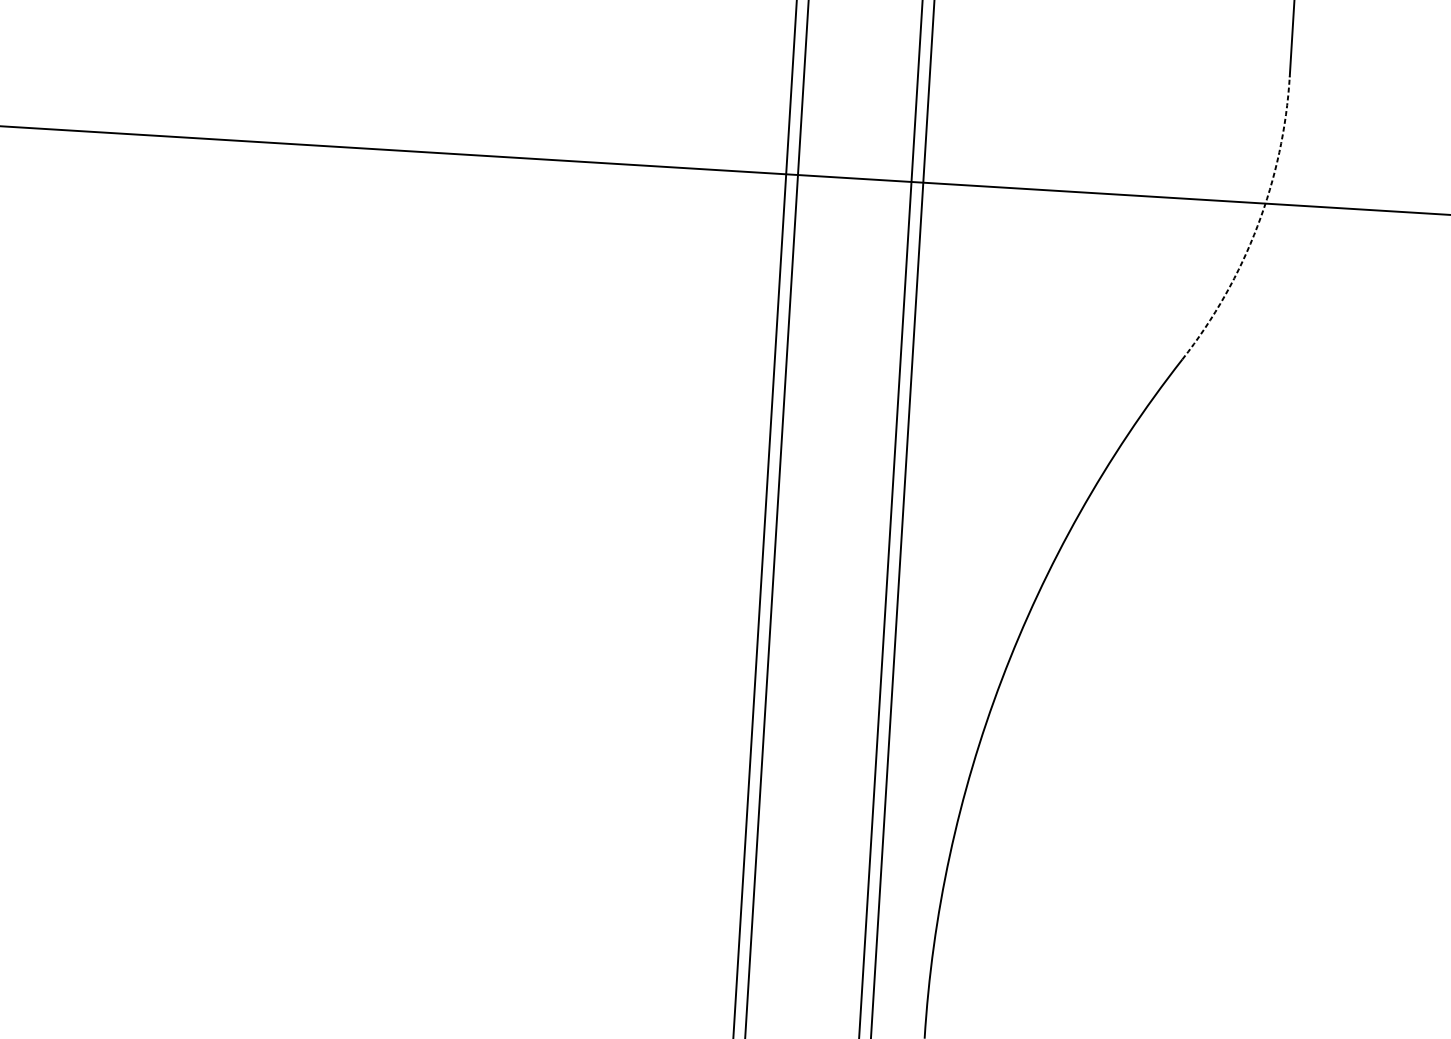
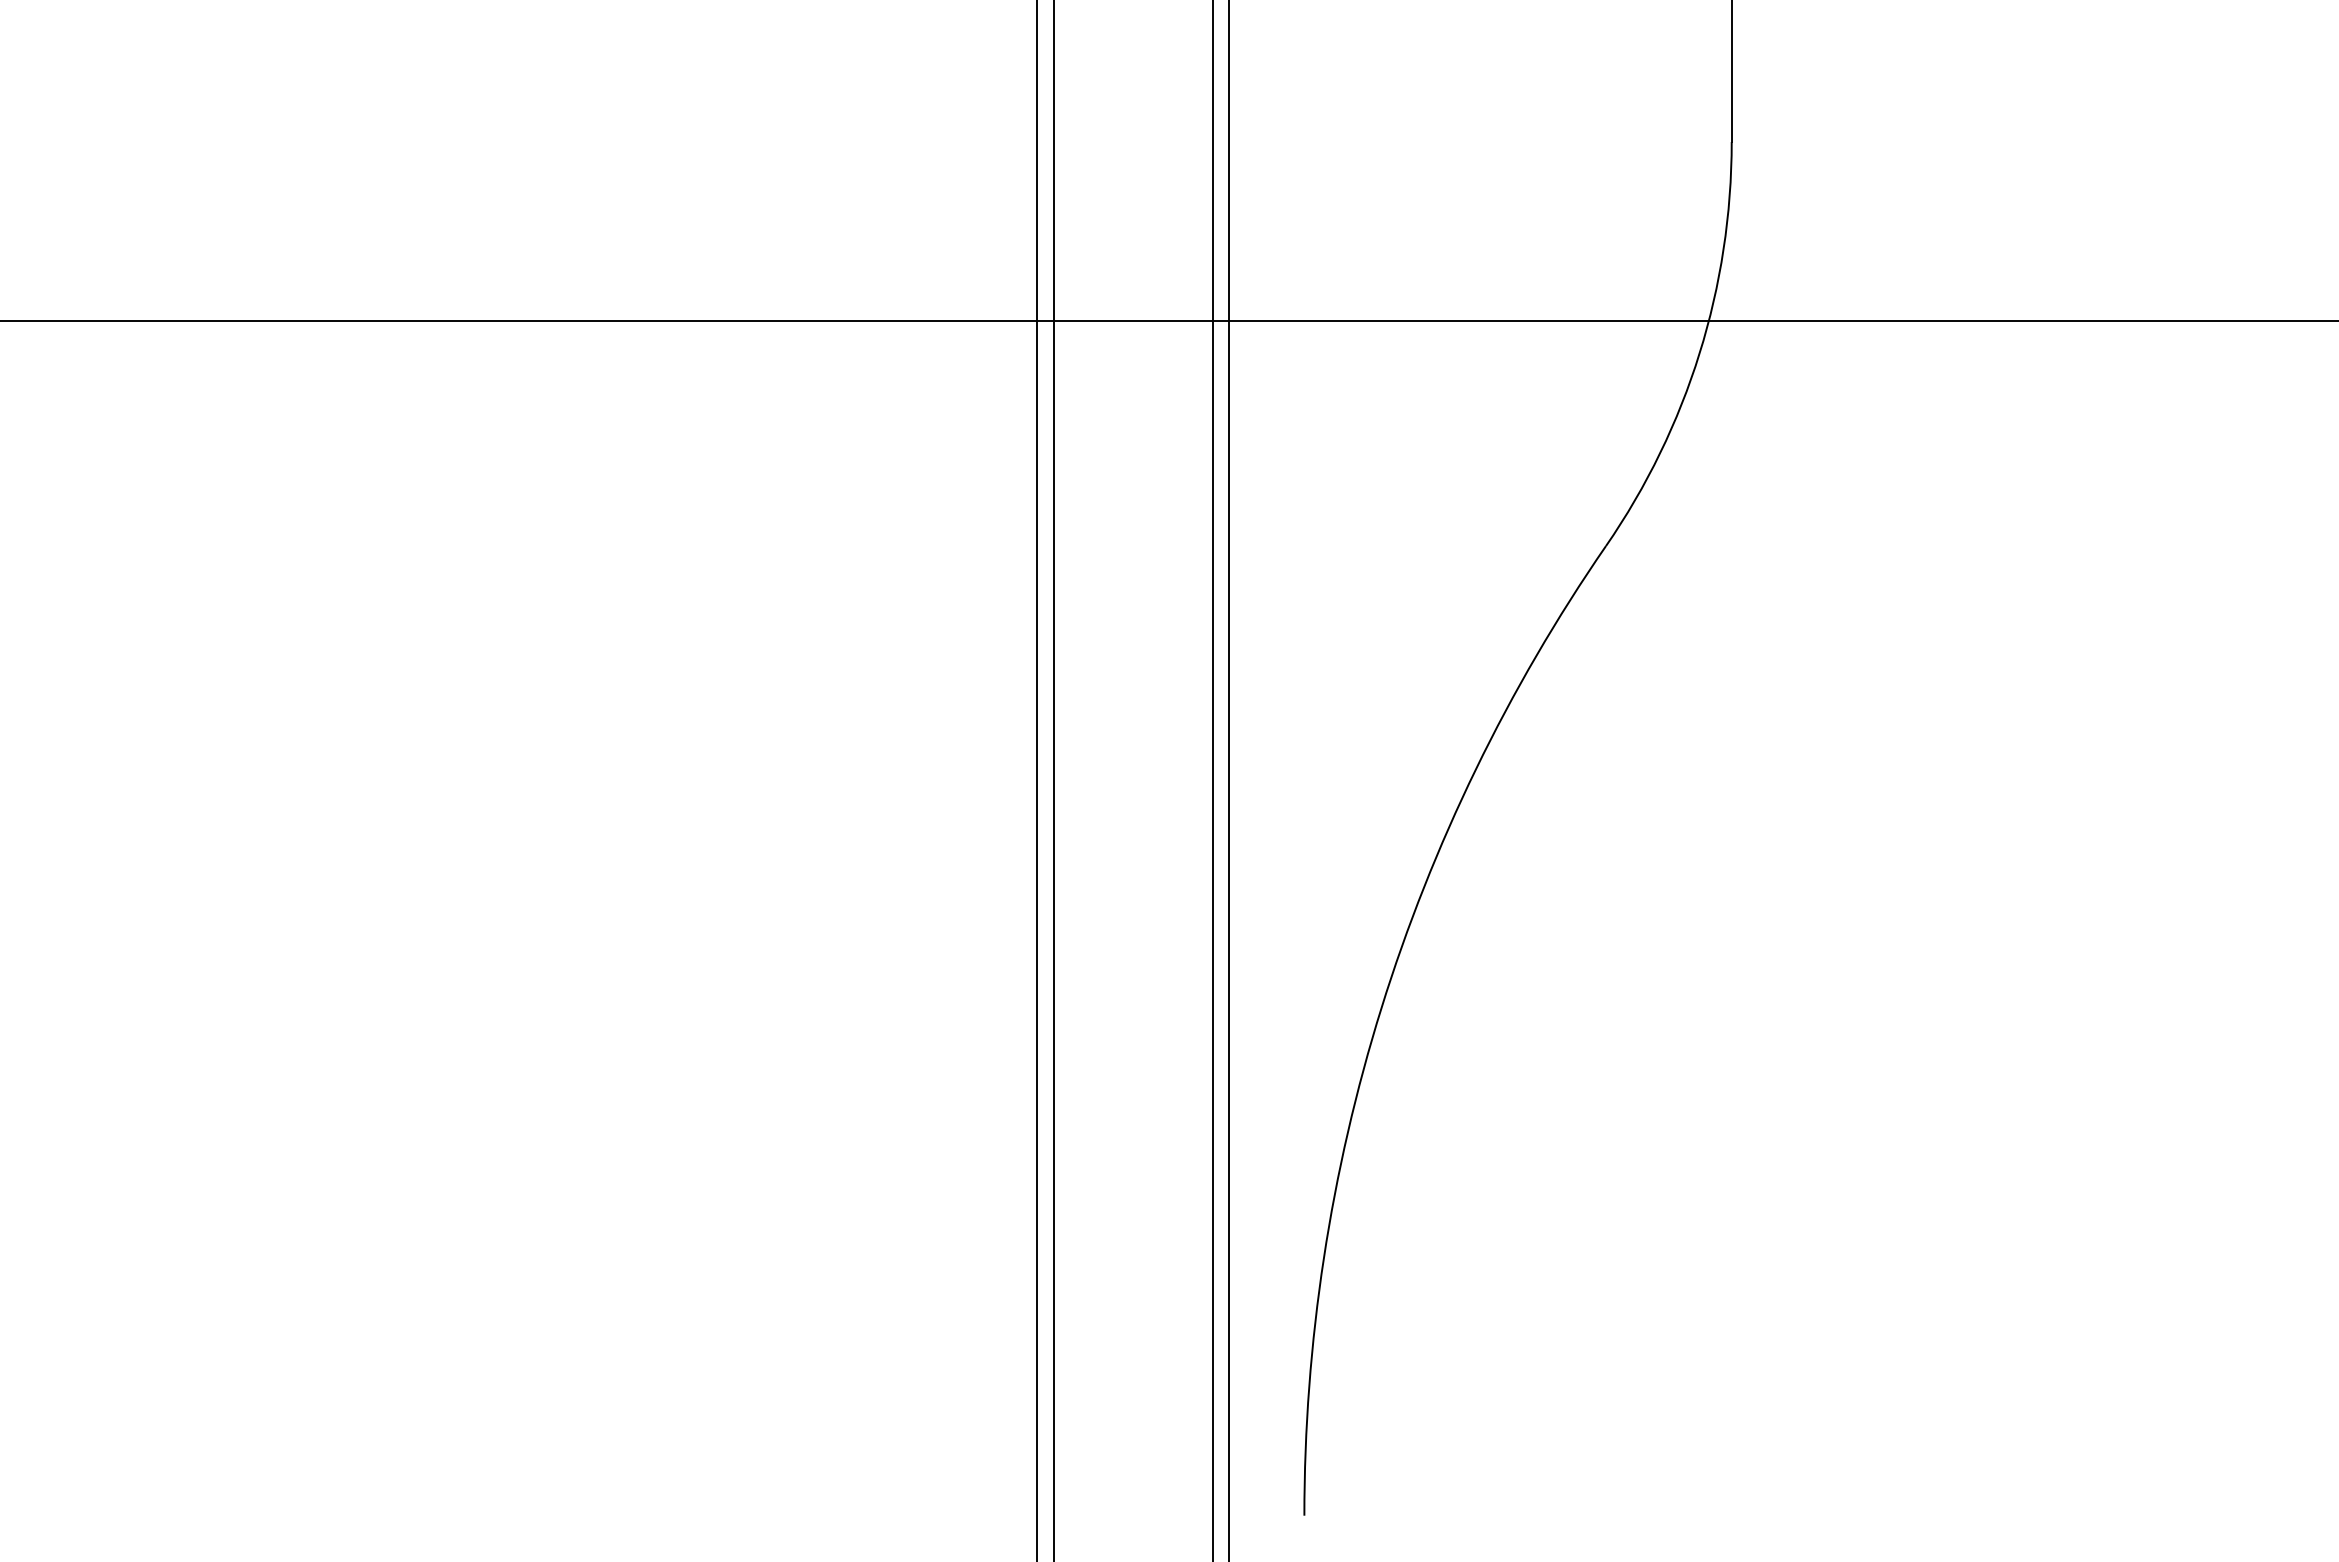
arc: (1257, 226) -> (1699, 353), dashed -> solid

